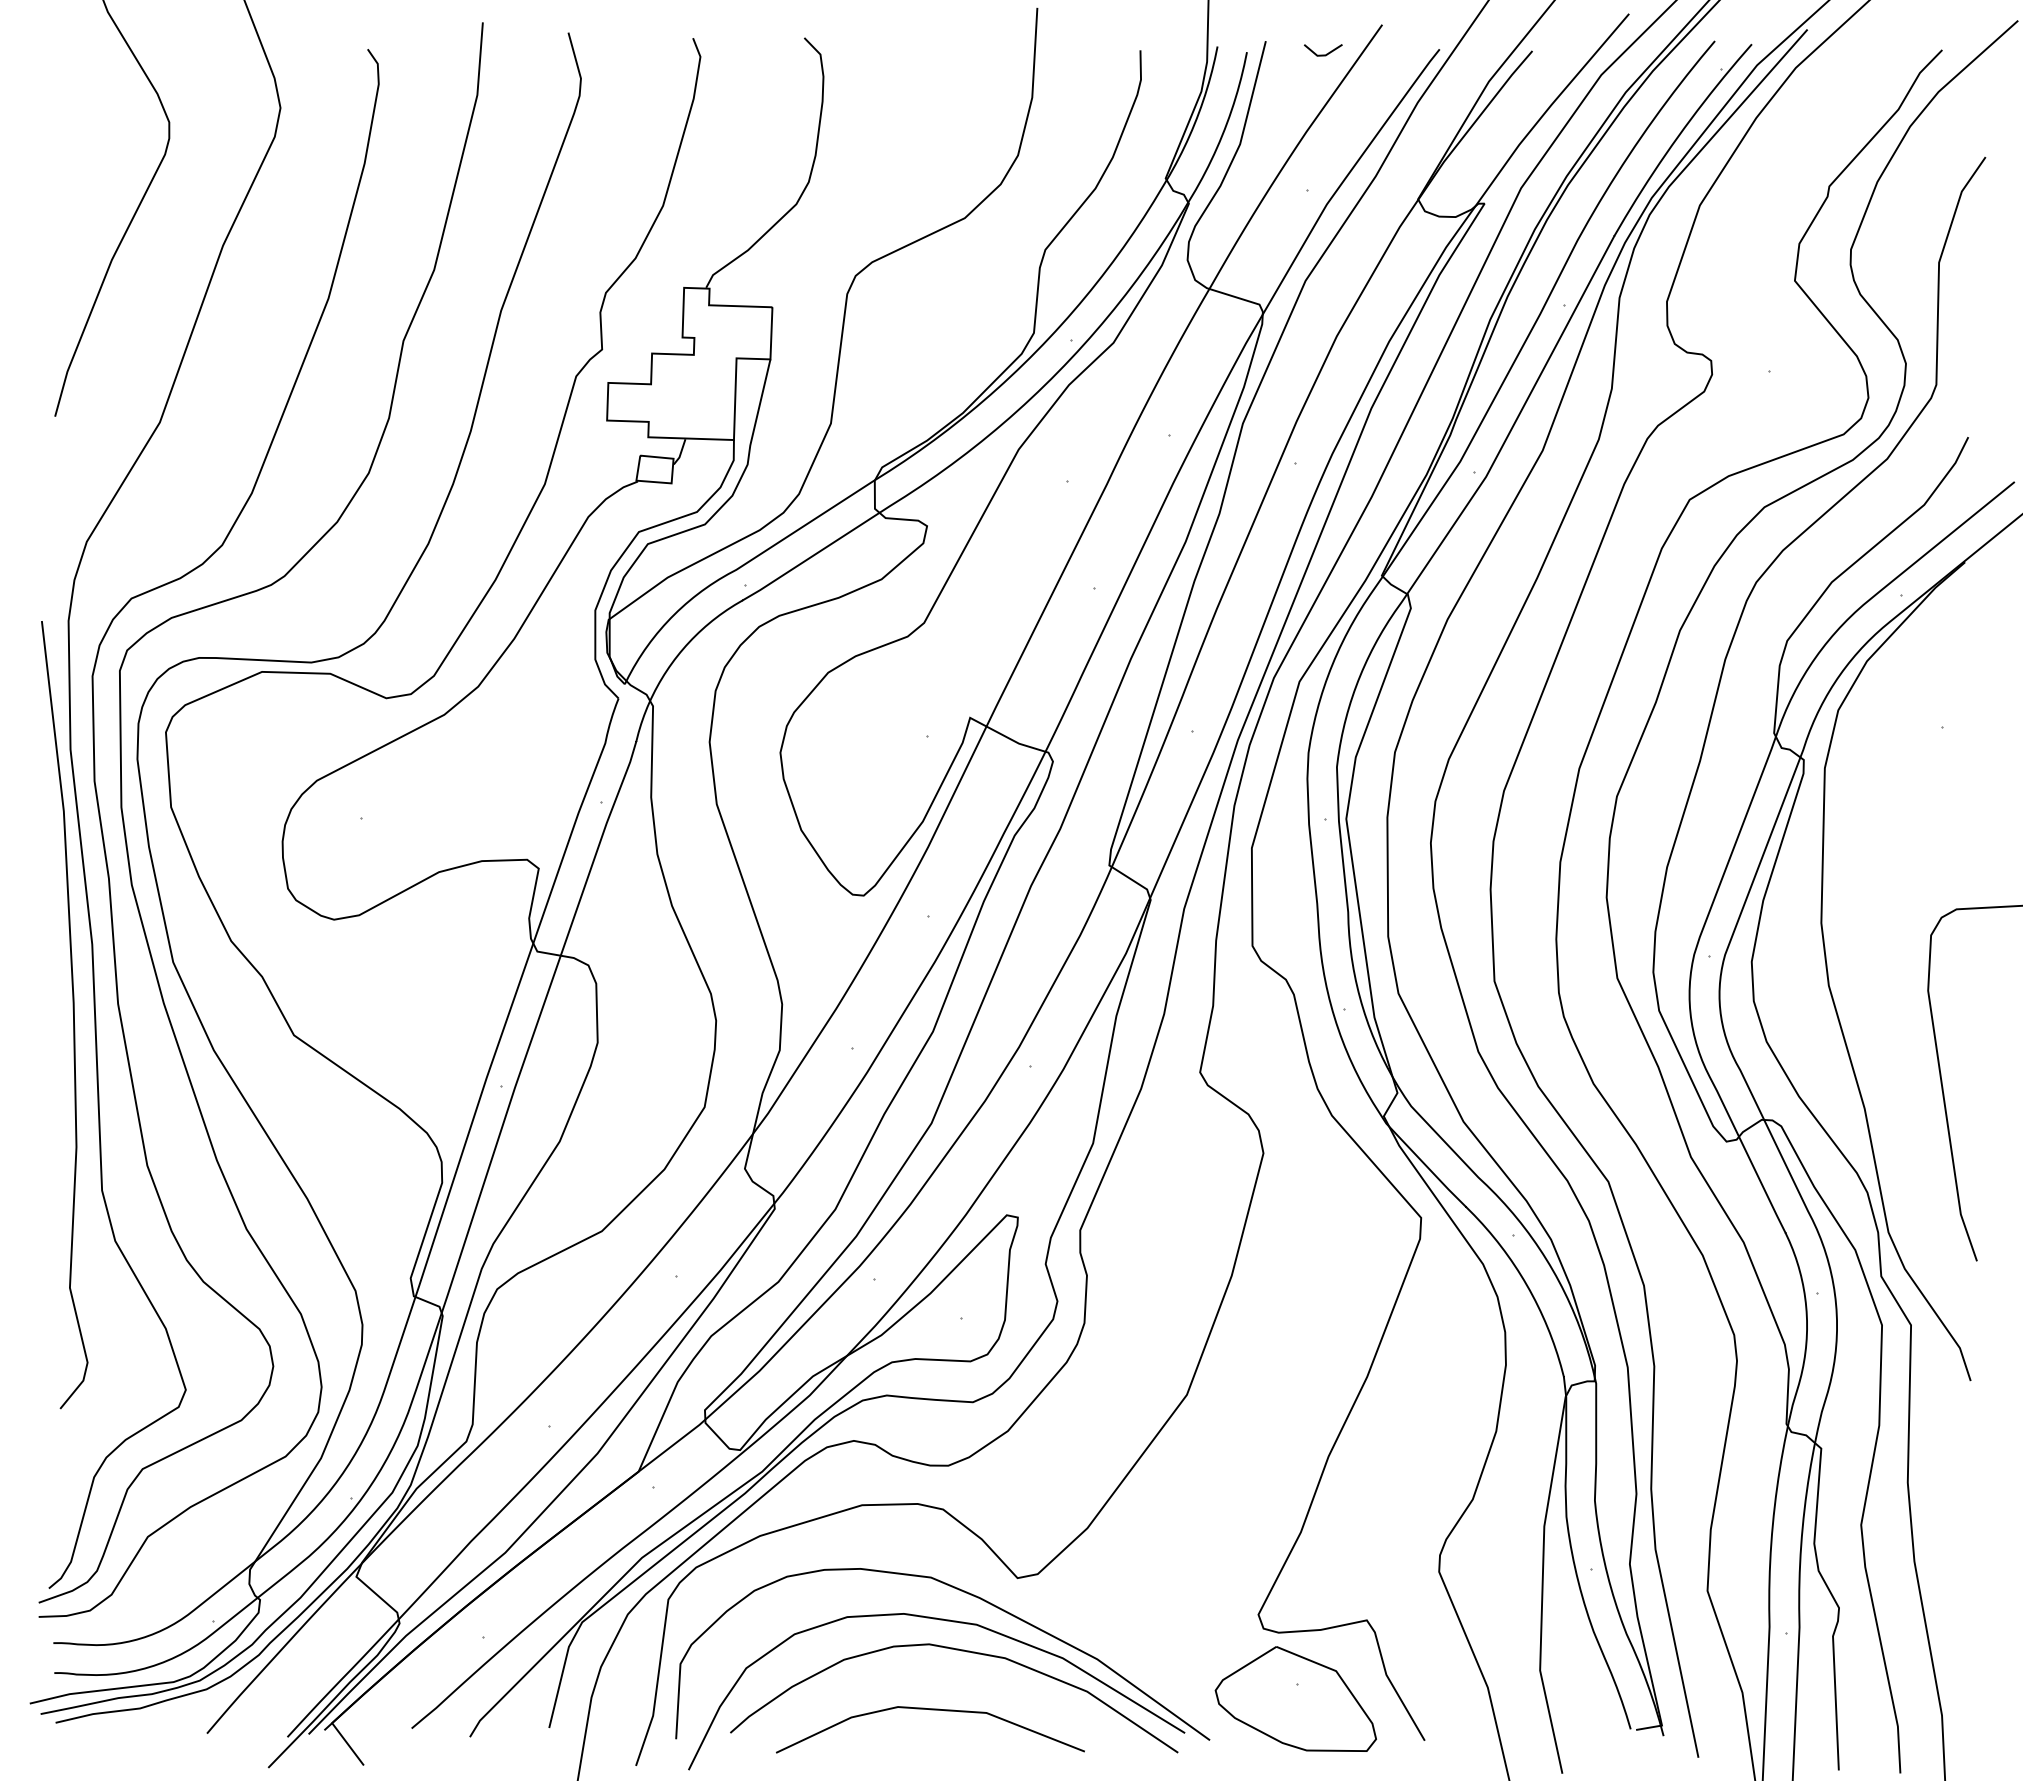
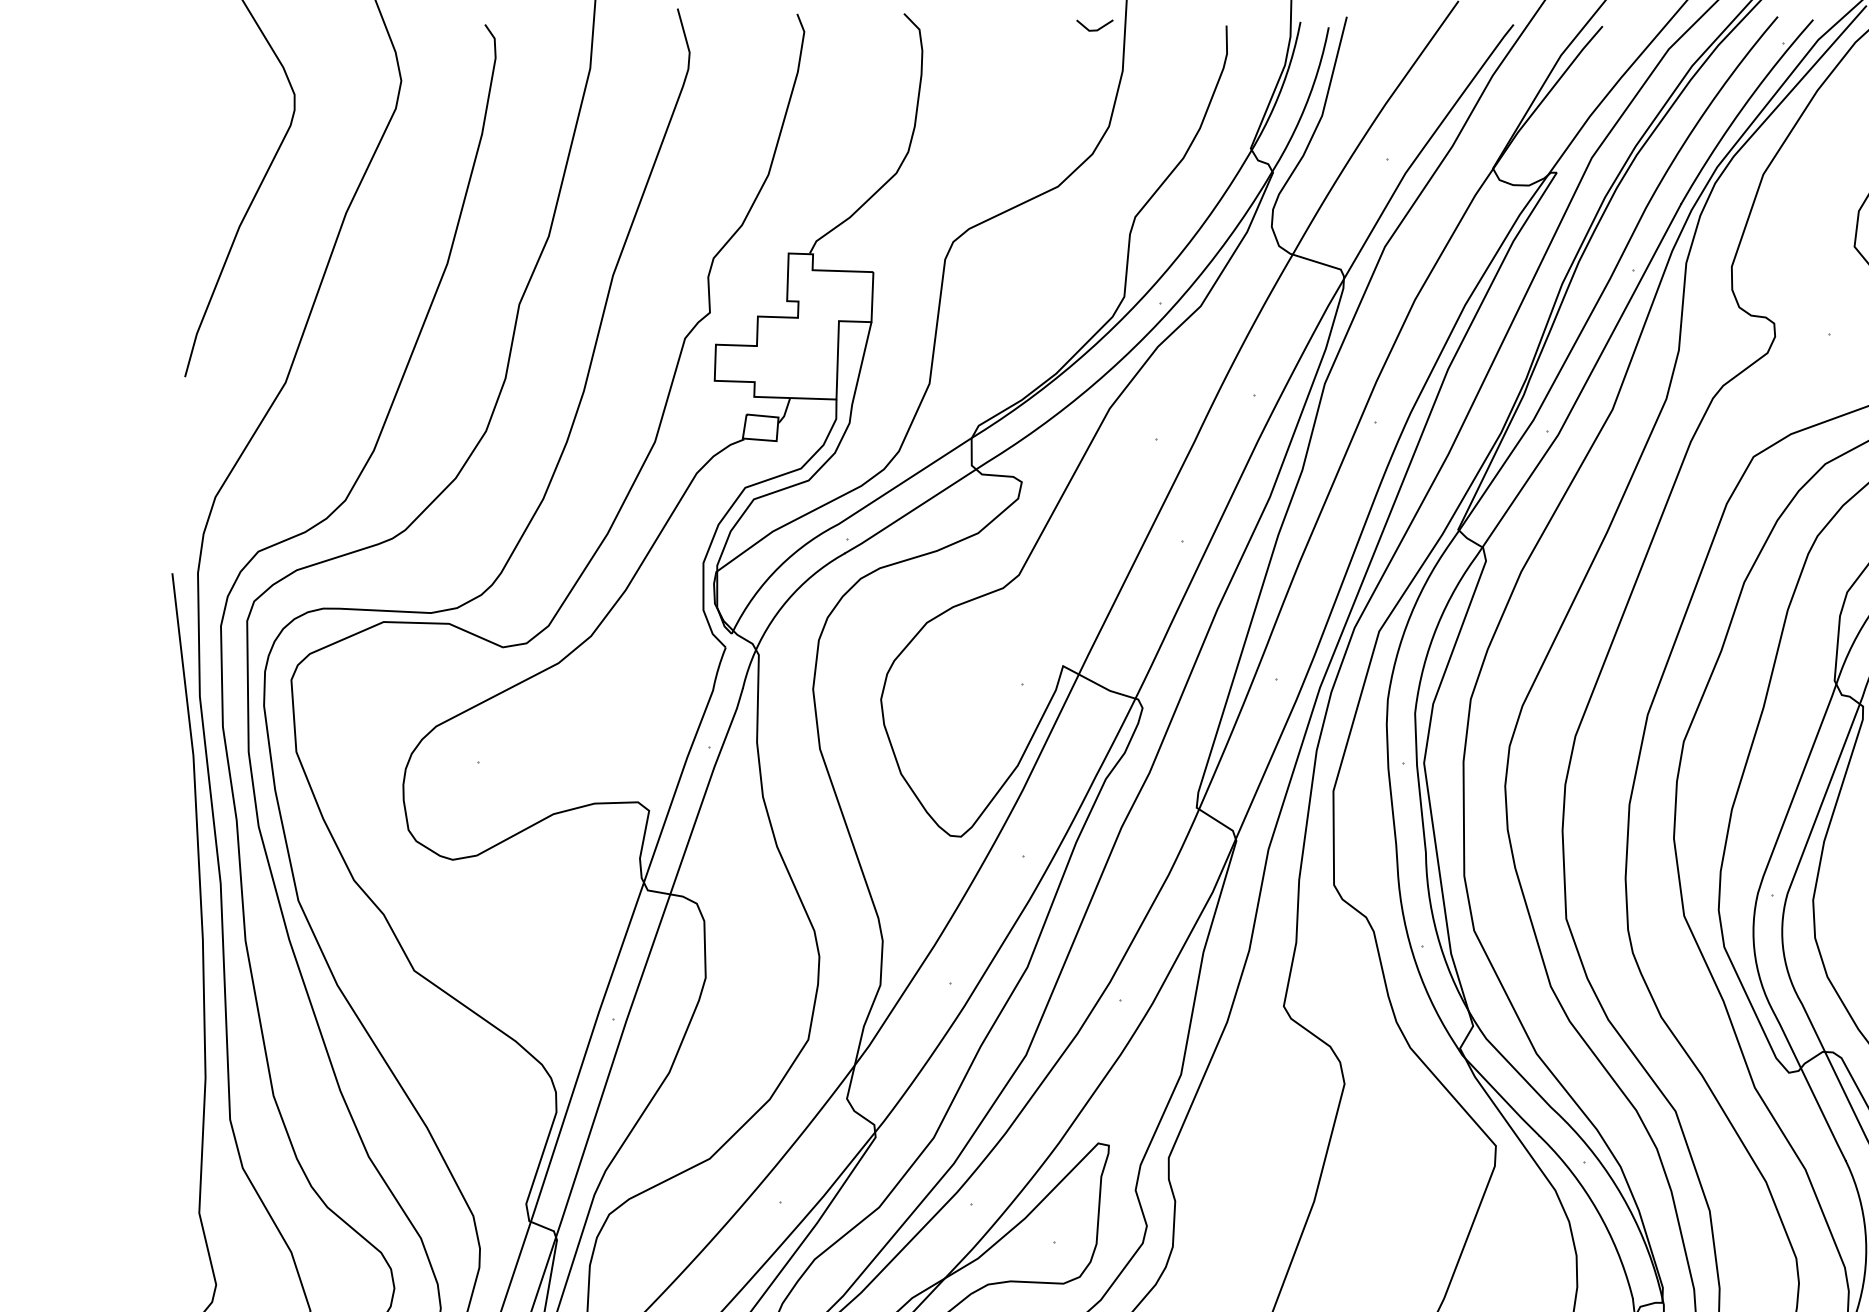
line: (1323, 54) -> (1095, 29), moved

